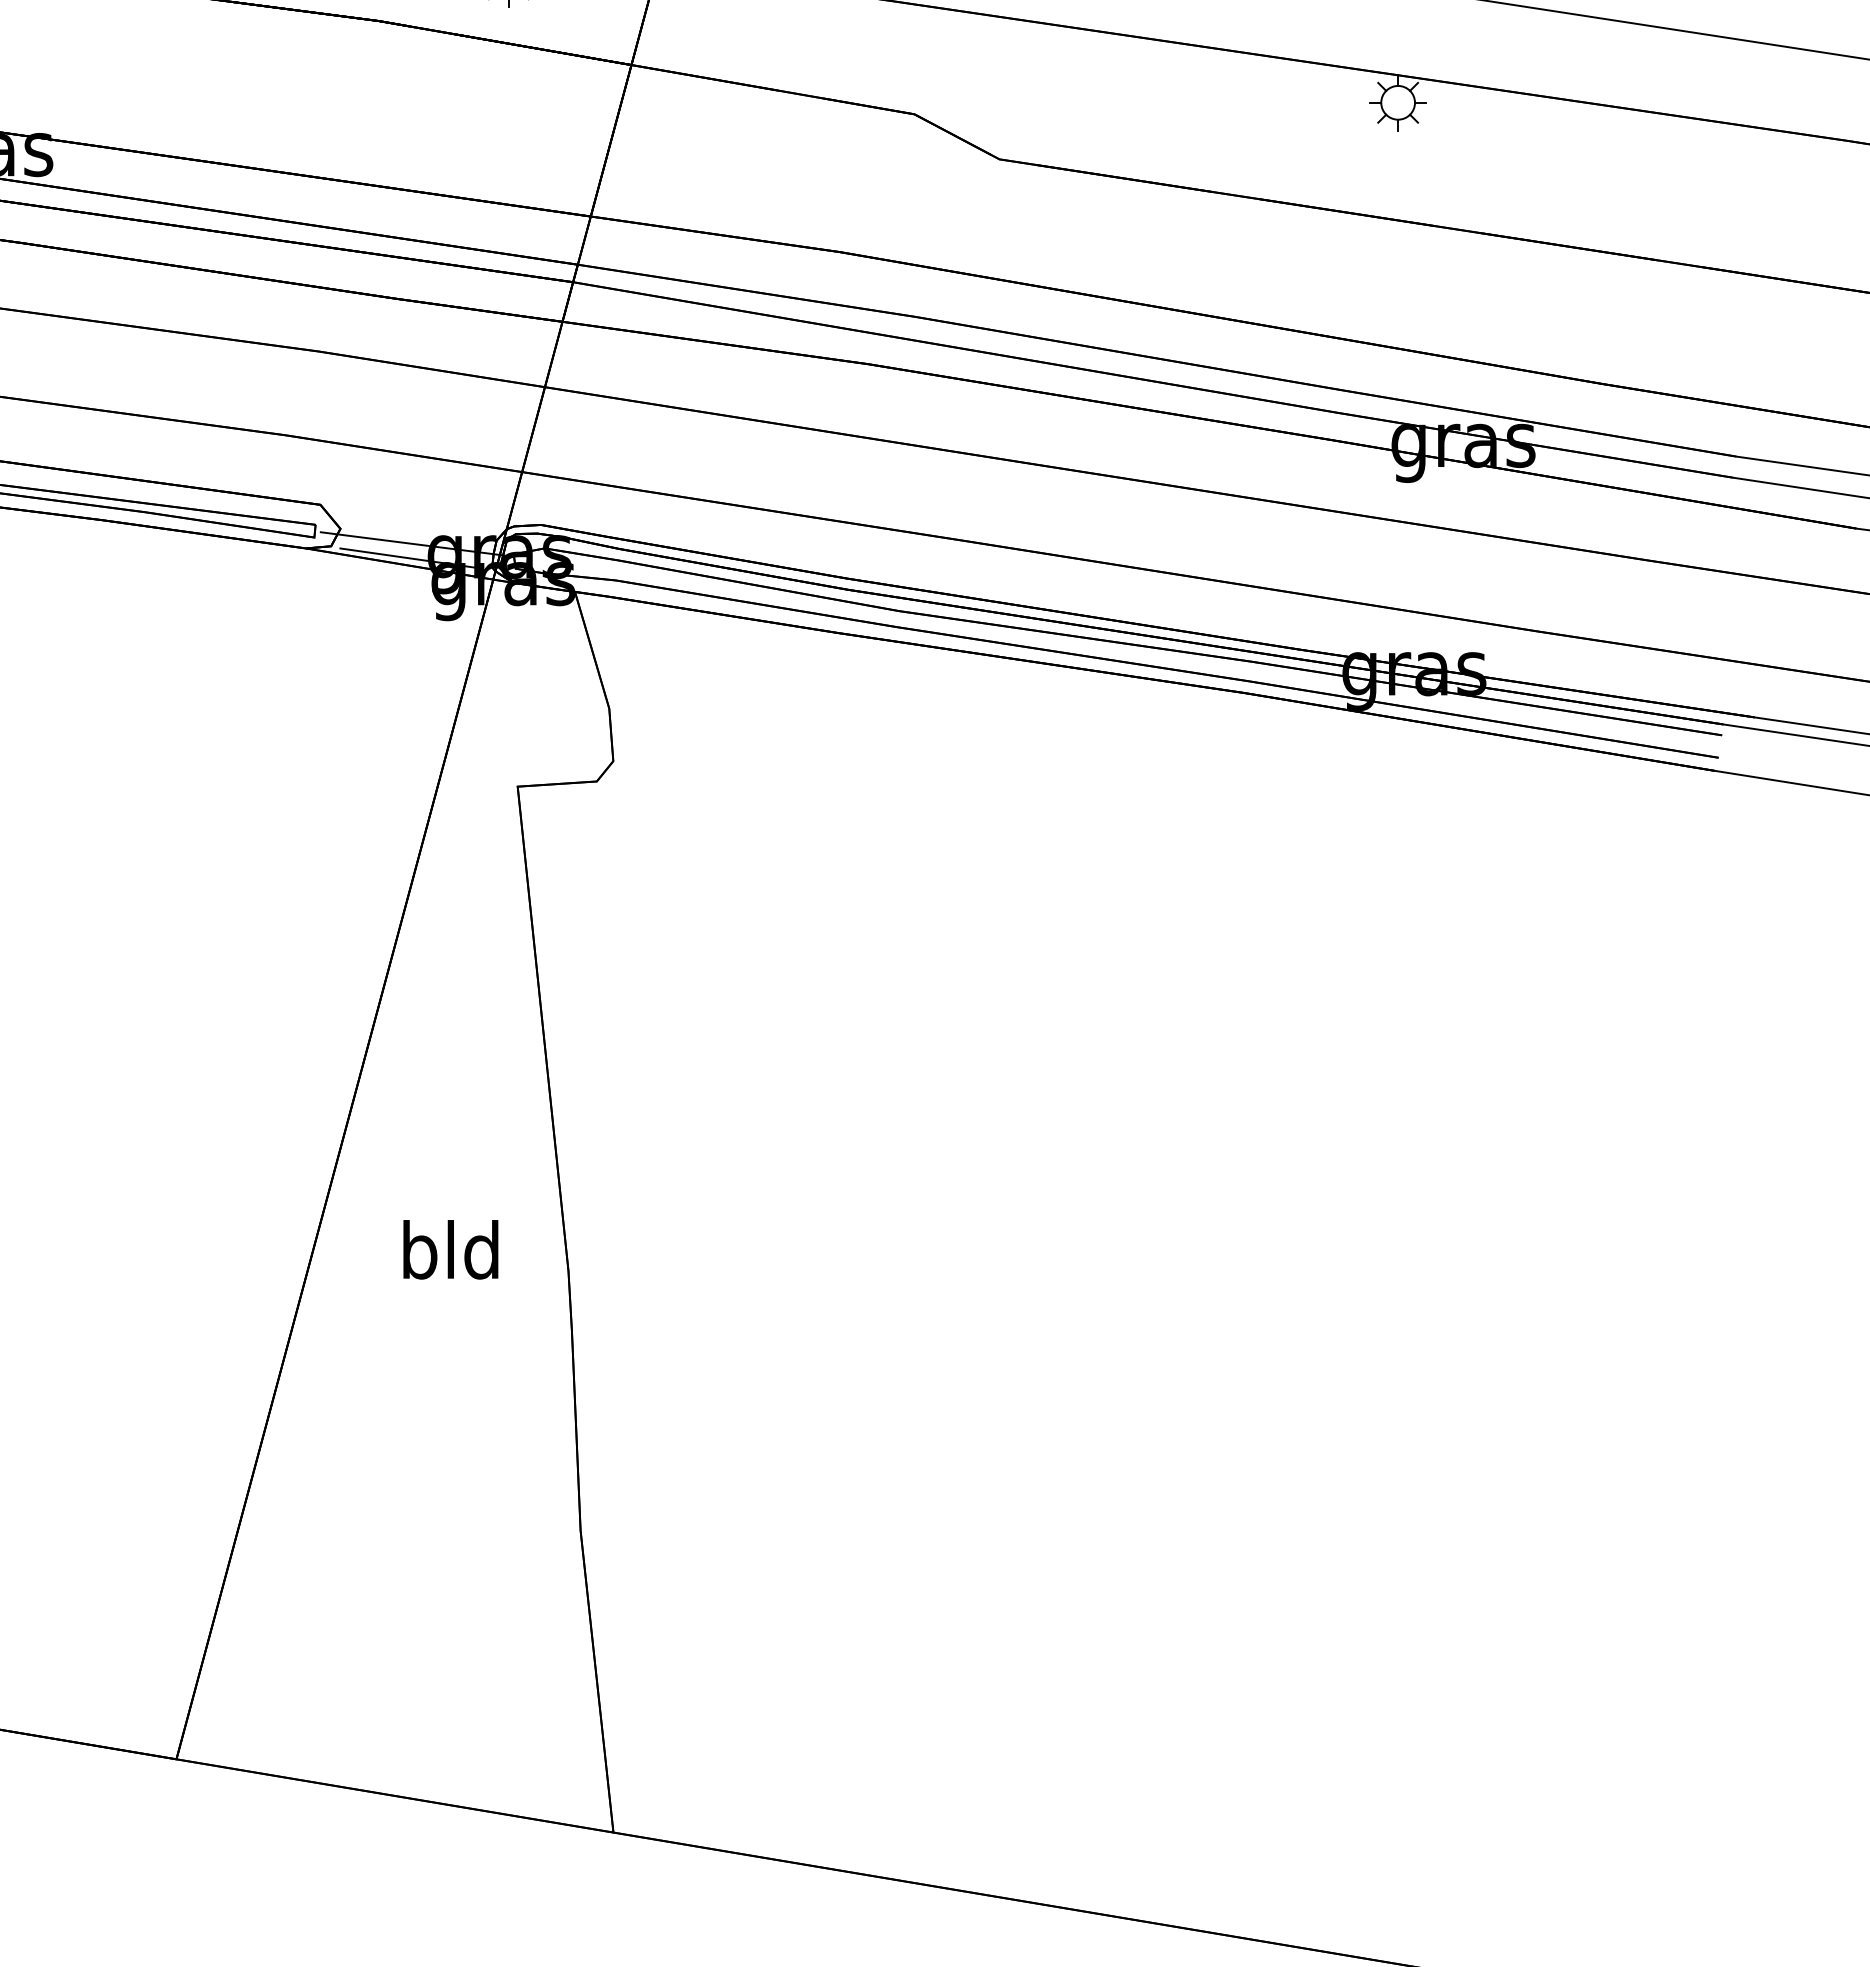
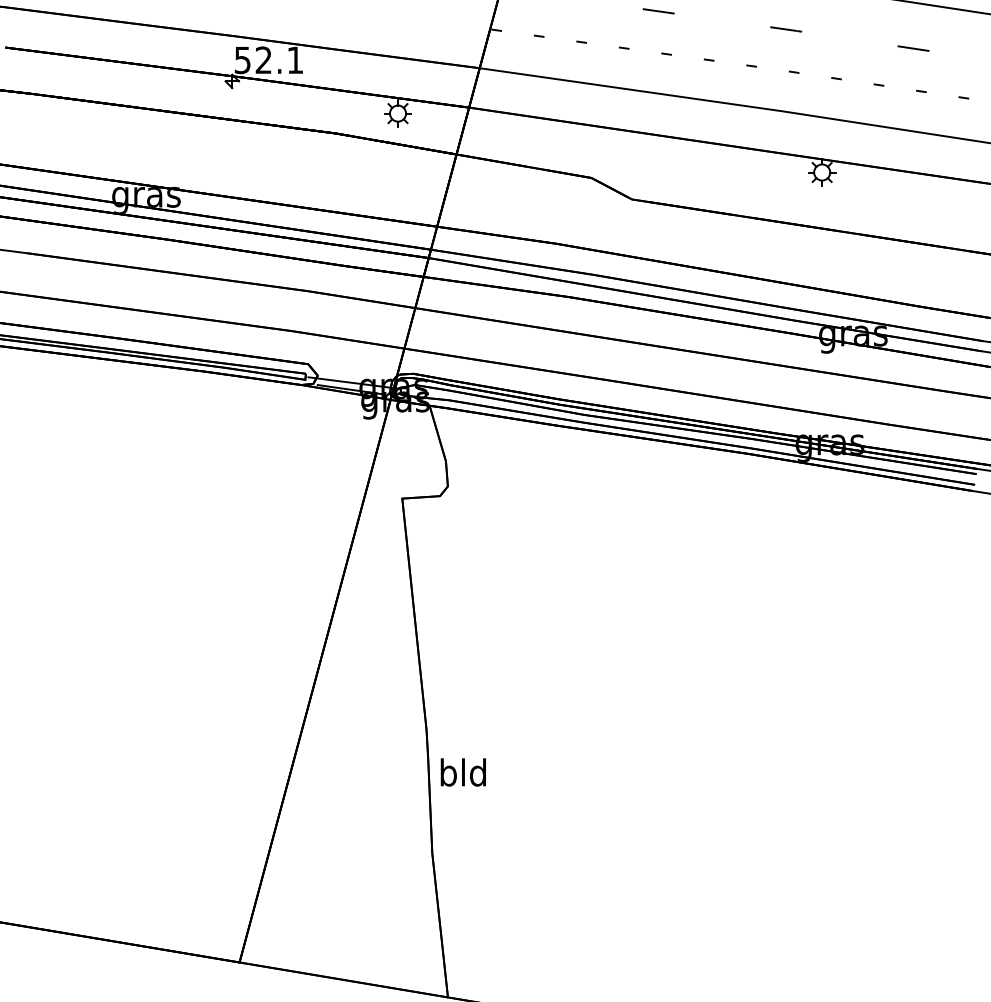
text: (448, 1249) -> (462, 772), moved

